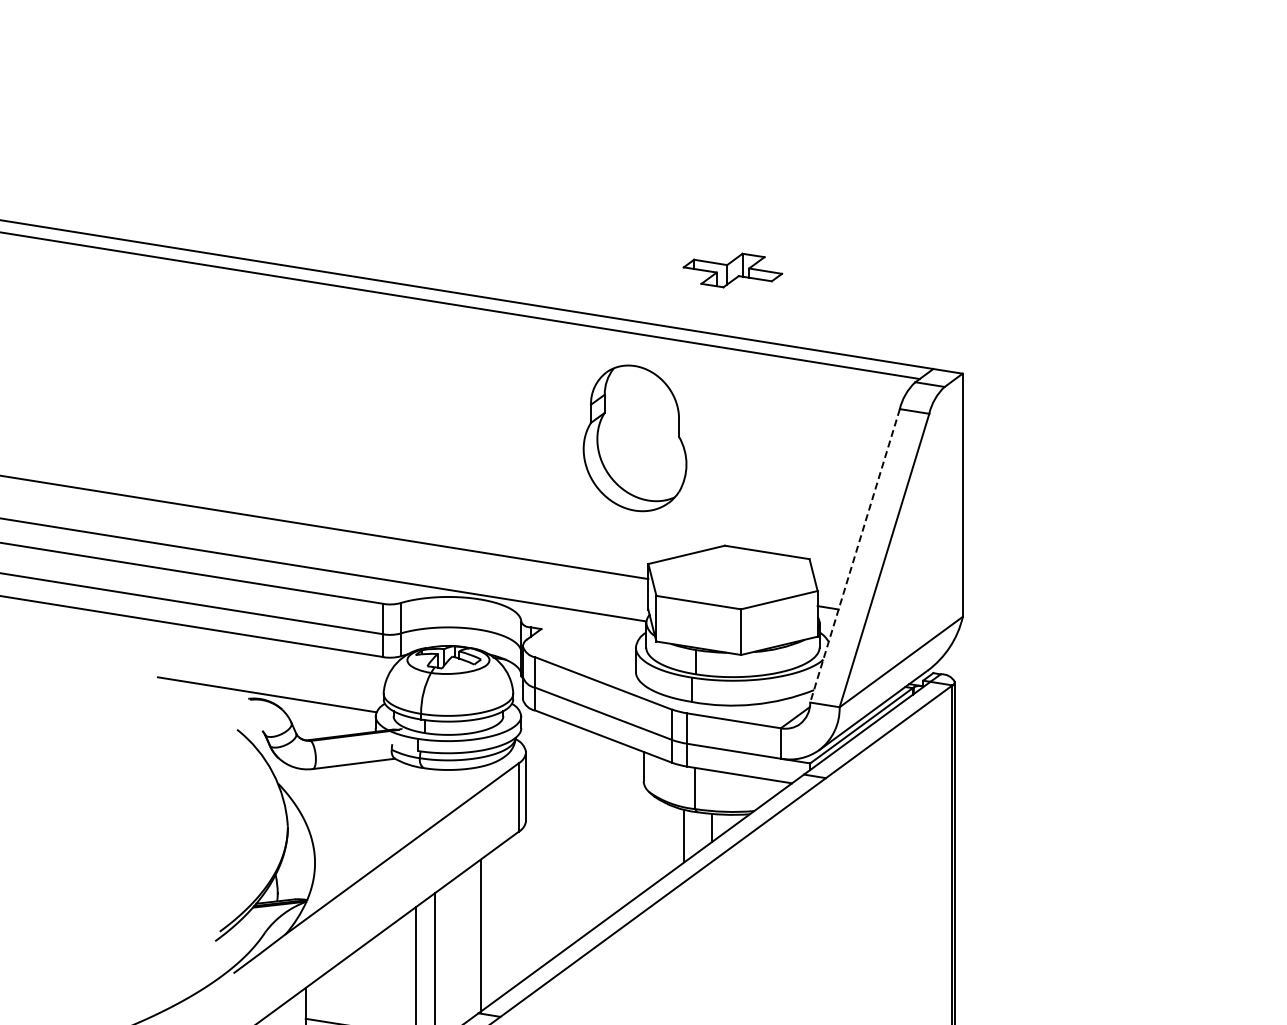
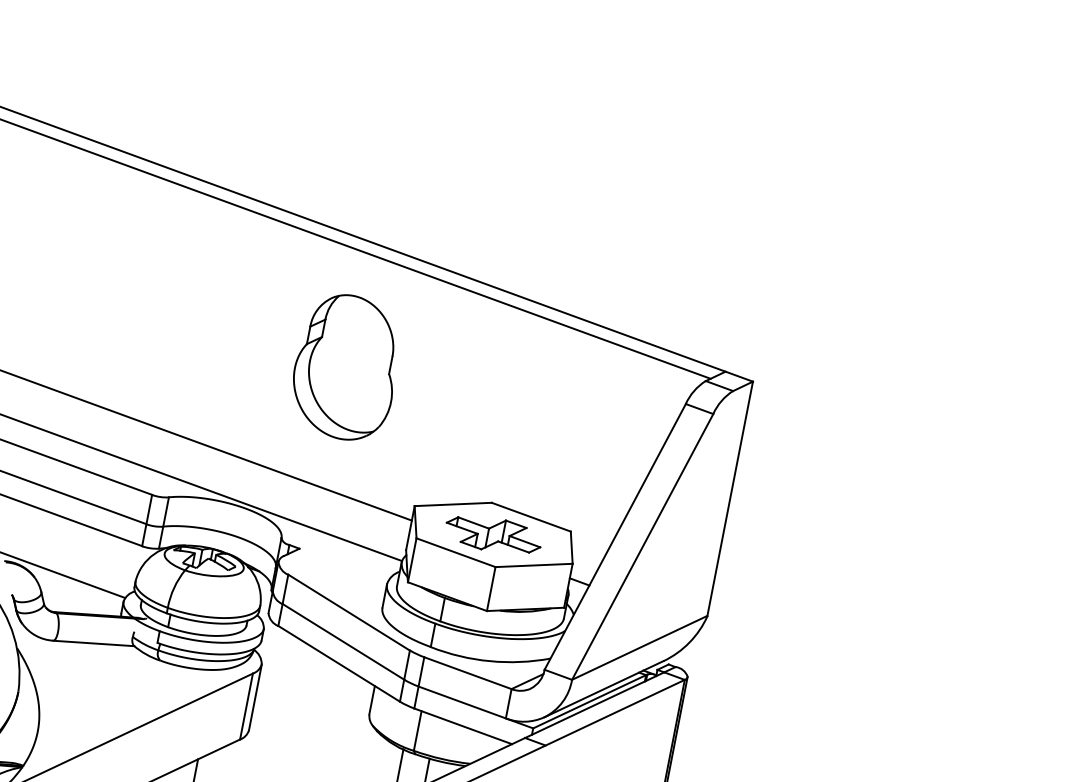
part: (732, 270) -> (493, 534), moved
part: (634, 438) -> (345, 367), moved
line: (854, 556) -> (614, 537), dashed -> solid

